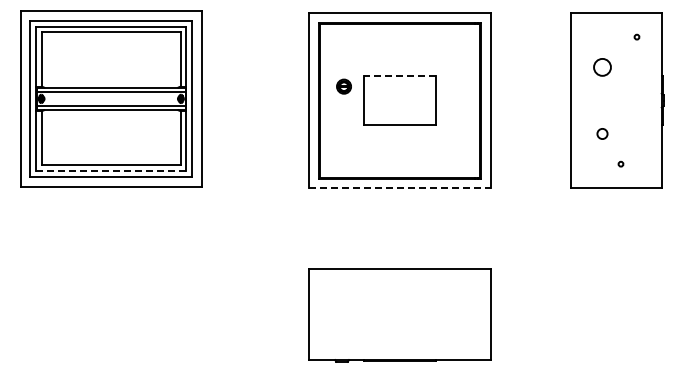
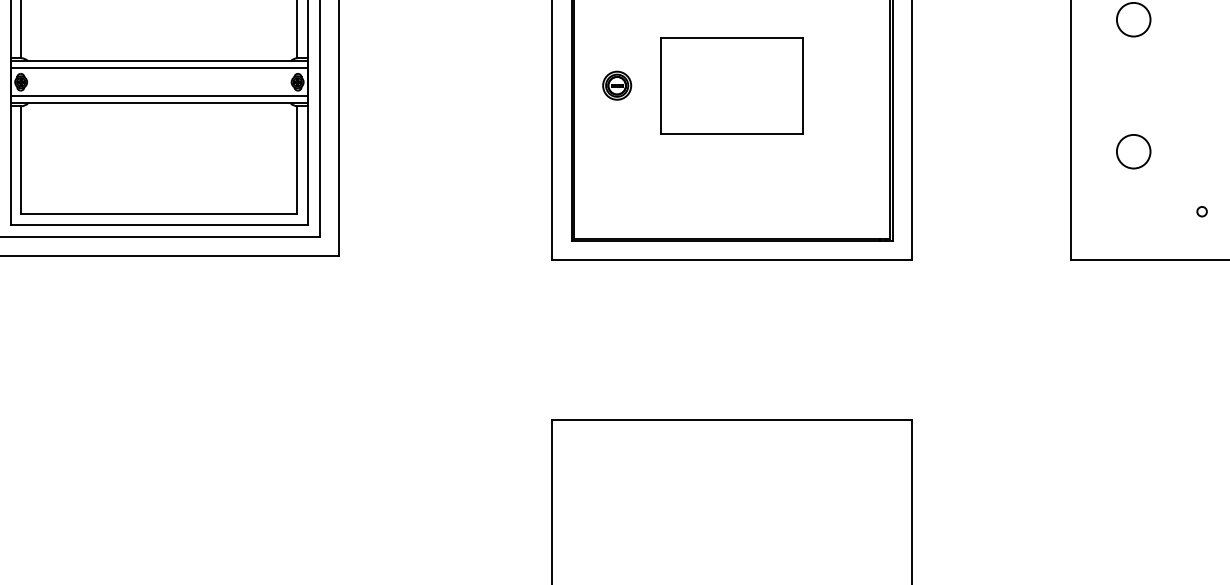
line: (400, 76) -> (733, 37), dashed -> solid
part: (343, 86) -> (616, 85), moved
circle: (602, 133) -> (1133, 150), size x1.67
circle: (620, 163) -> (1201, 210), moved
line: (111, 170) -> (159, 224), dashed -> solid
line: (400, 188) -> (733, 259), dashed -> solid

